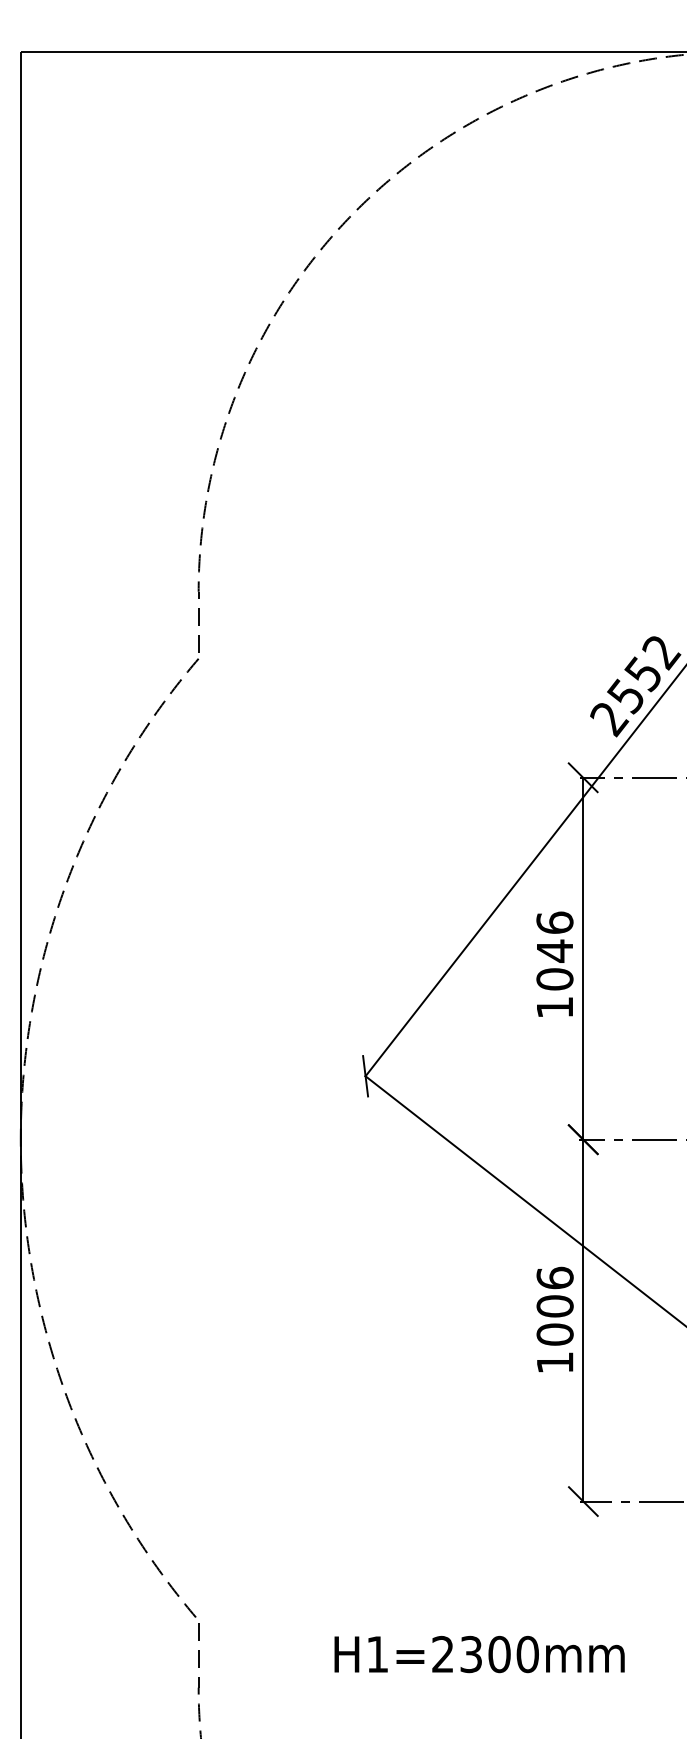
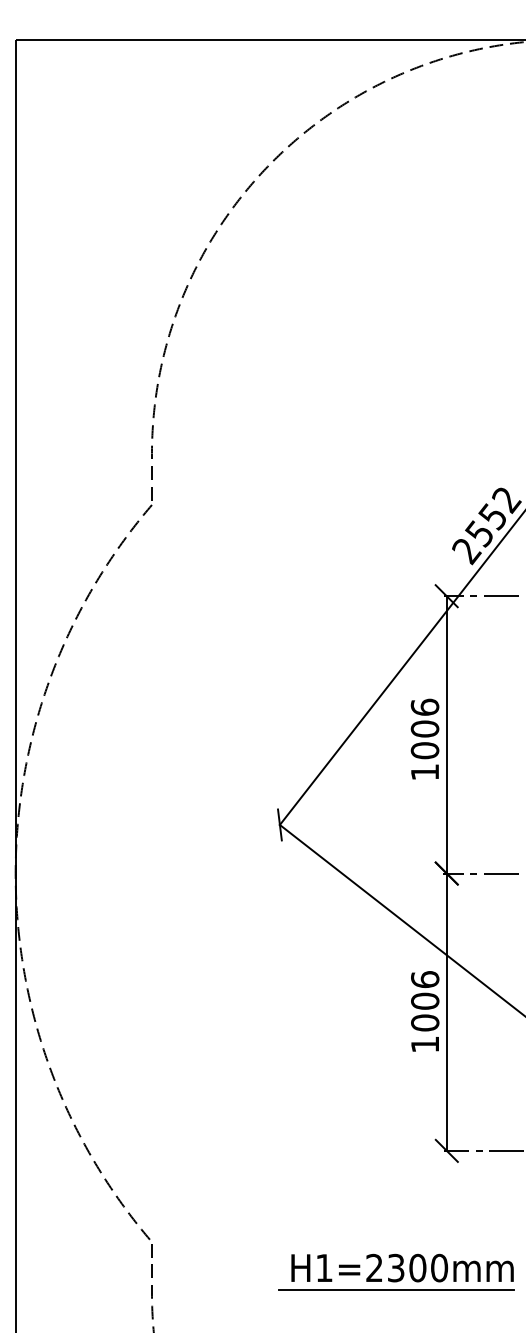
text: (554, 950) -> (424, 728), 1046 -> 1006
text: (479, 1654) -> (402, 1268), moved
line: (516, 1683) -> (395, 1290), added

